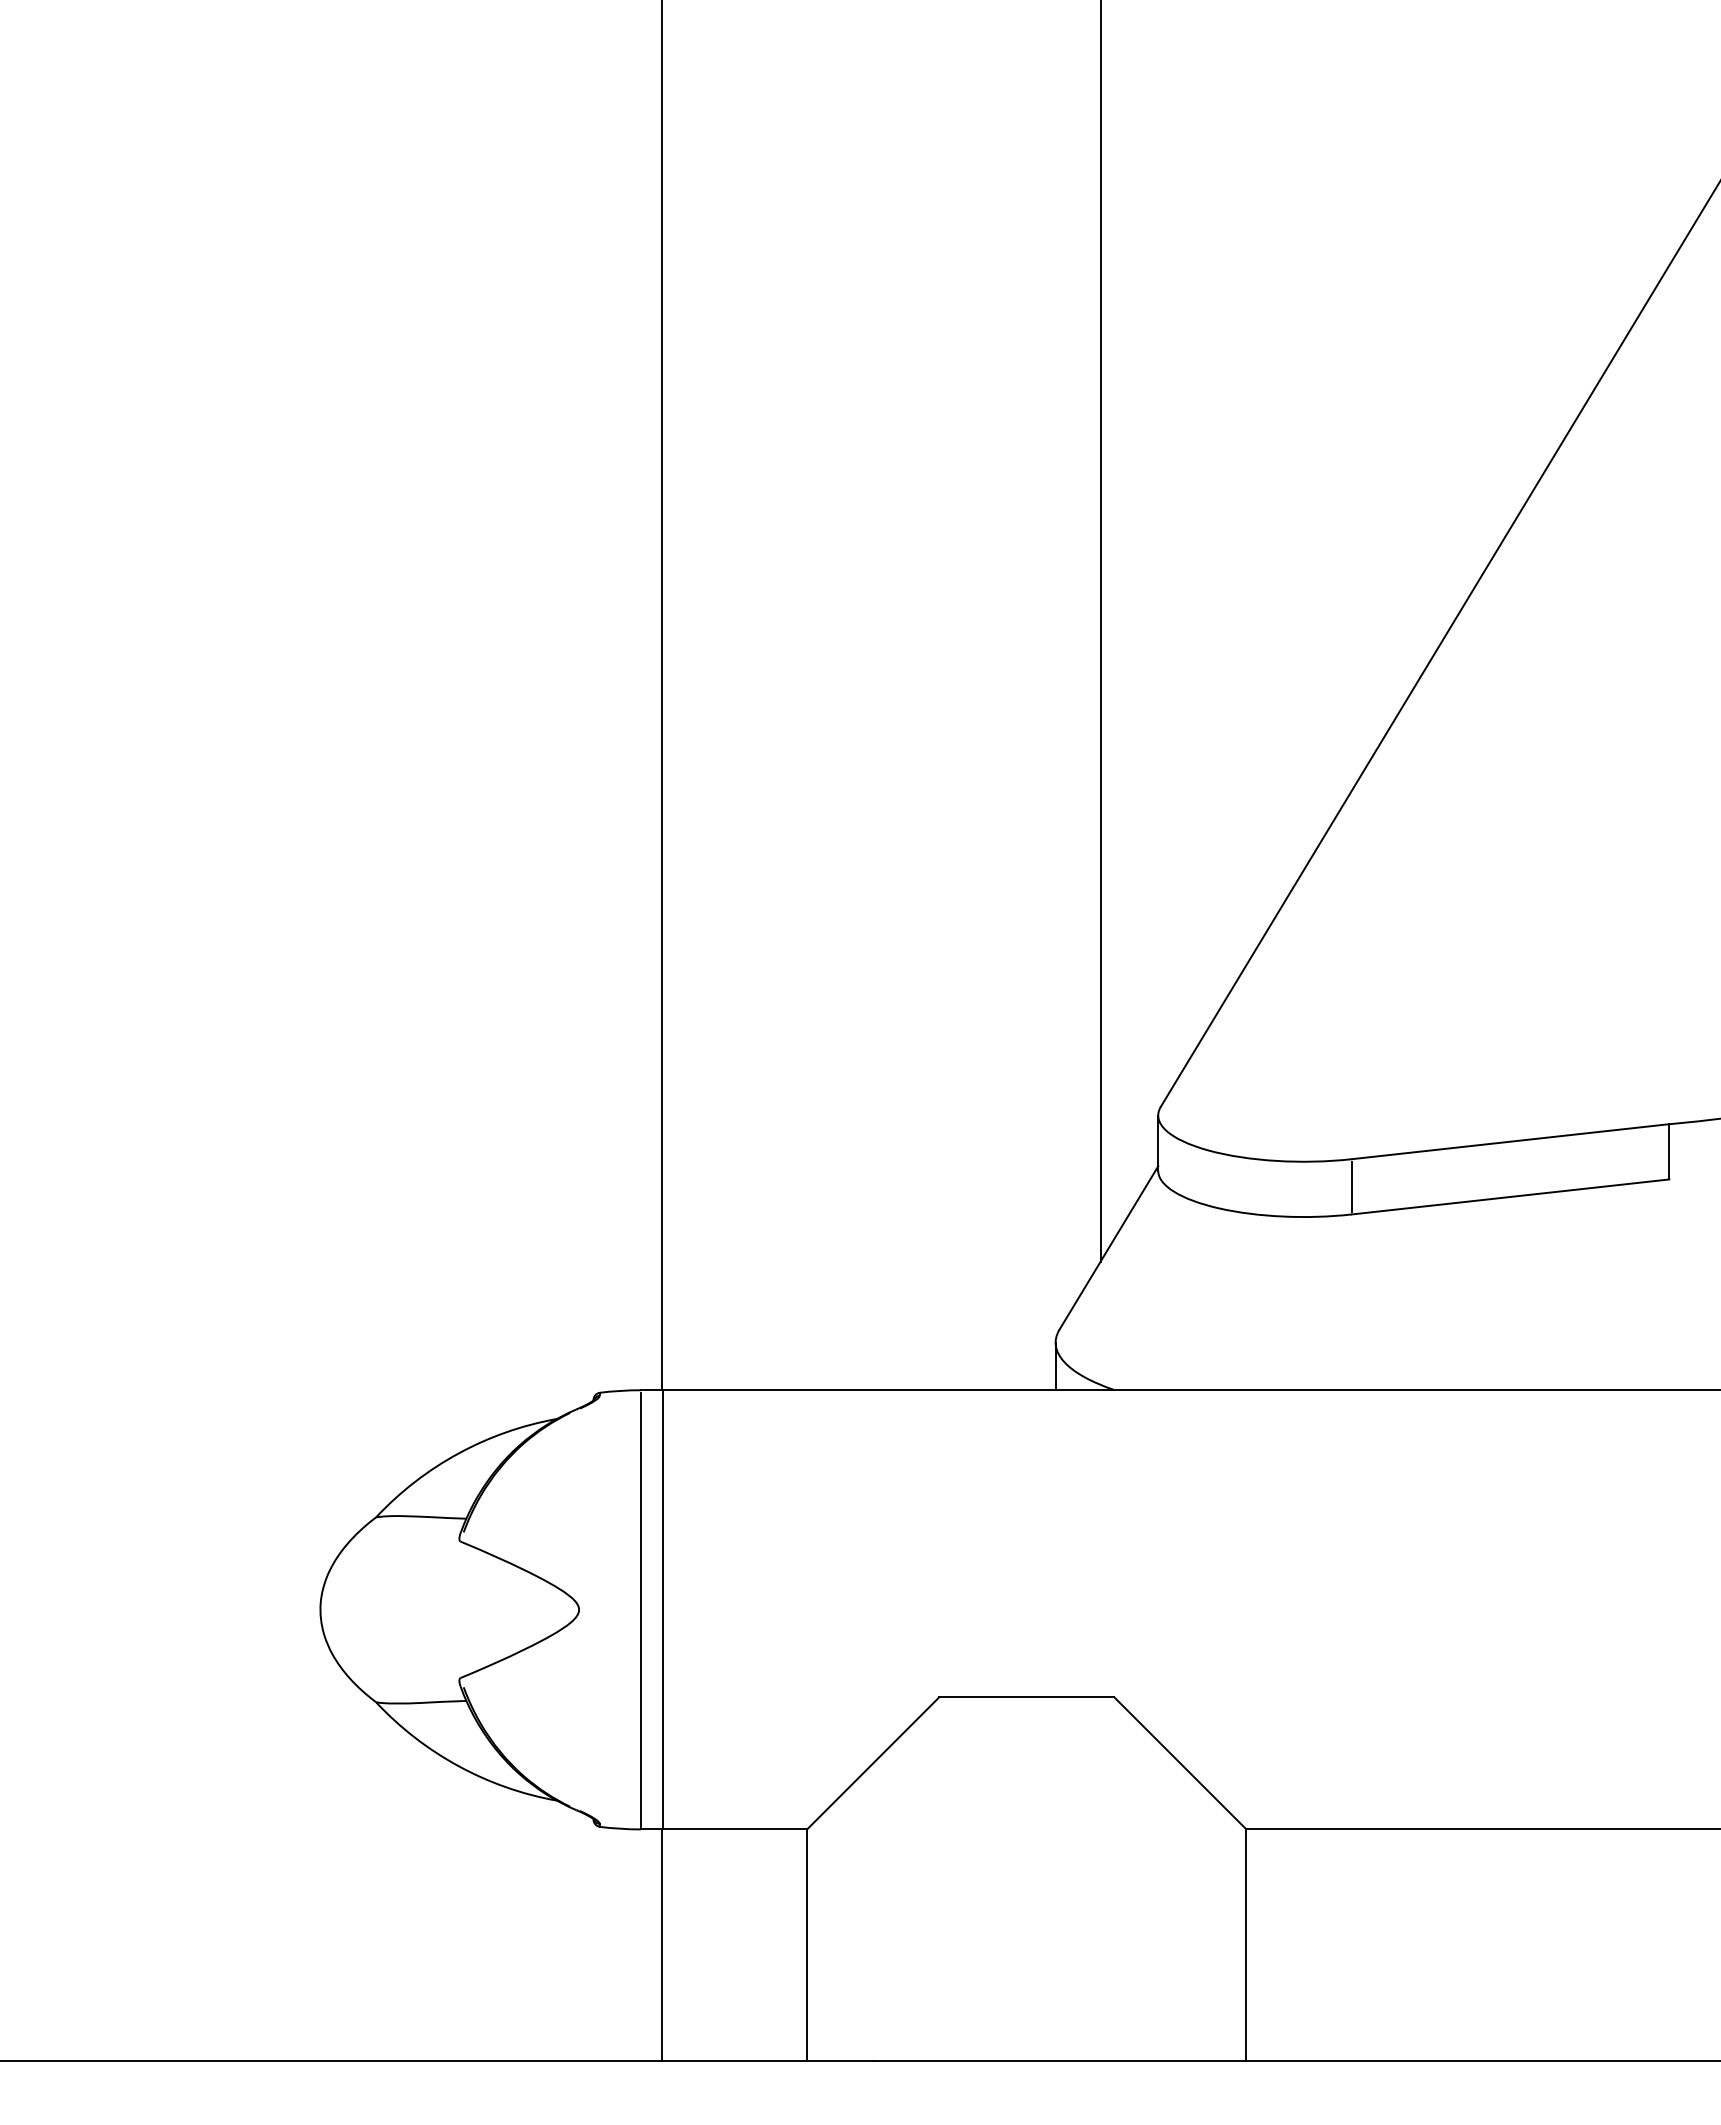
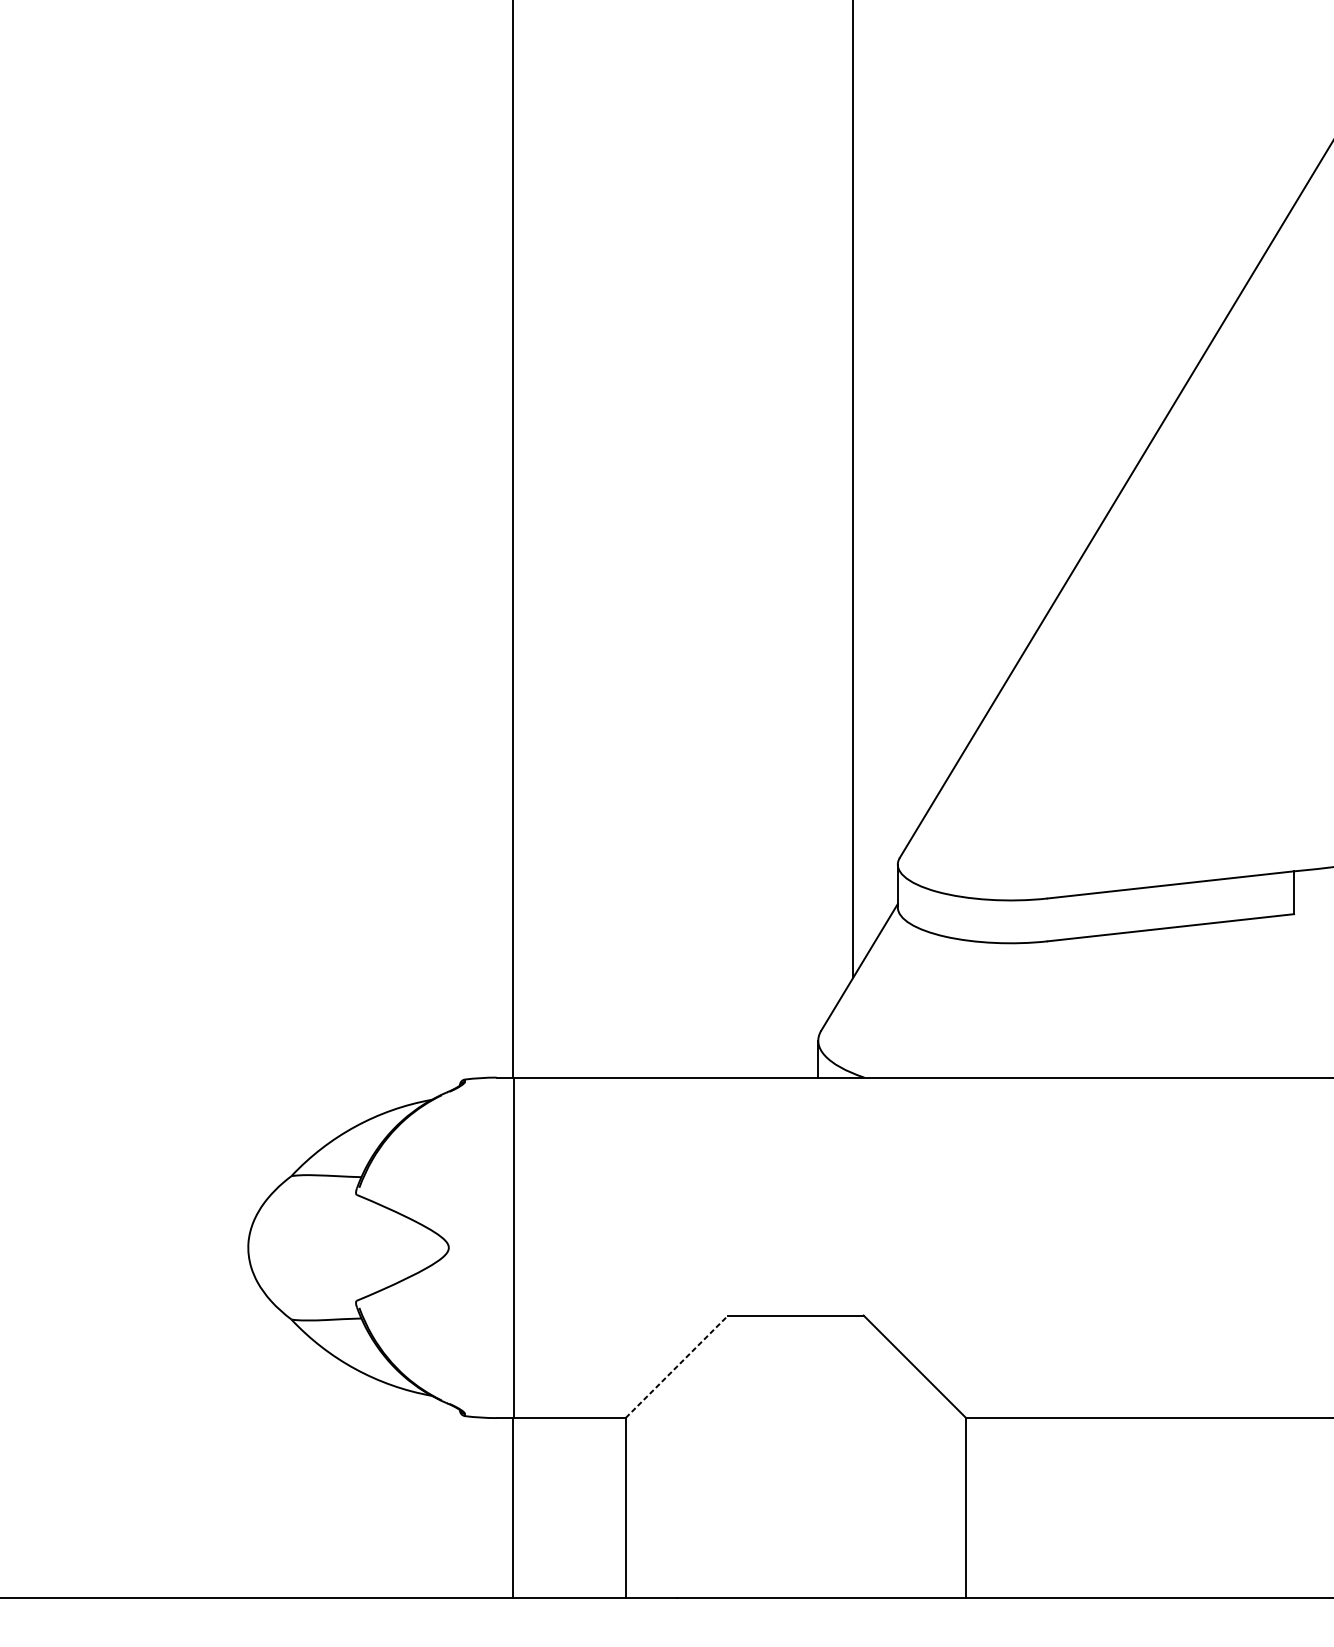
line: (1351, 1186) -> (1047, 919), removed
line: (640, 1609) -> (496, 1247), removed
line: (873, 1762) -> (677, 1366), solid -> dashed

